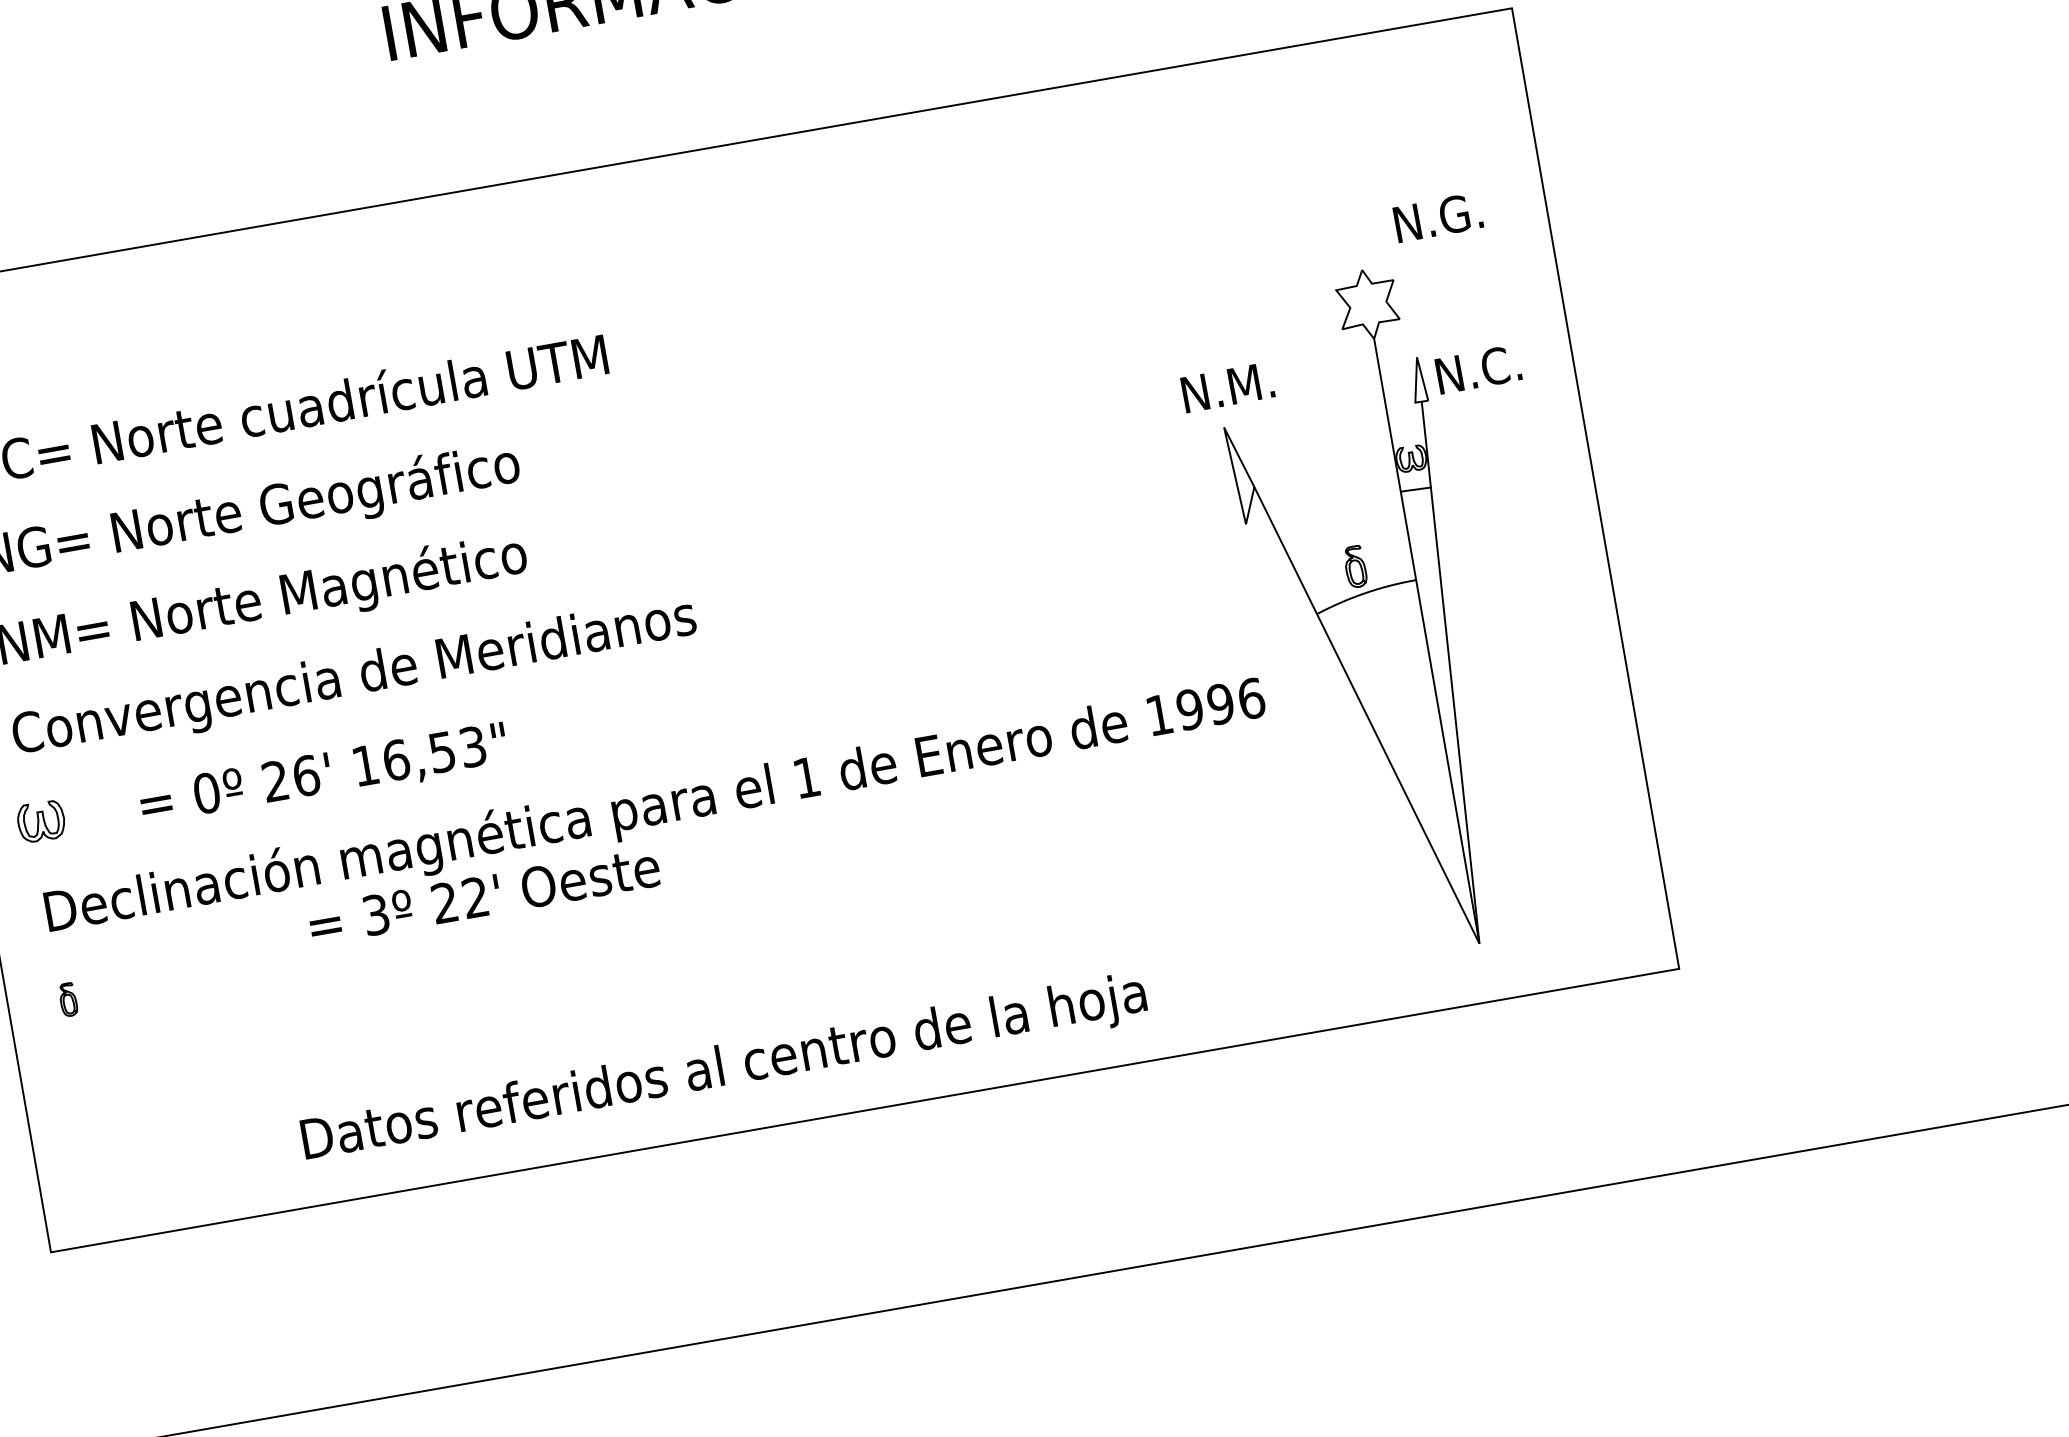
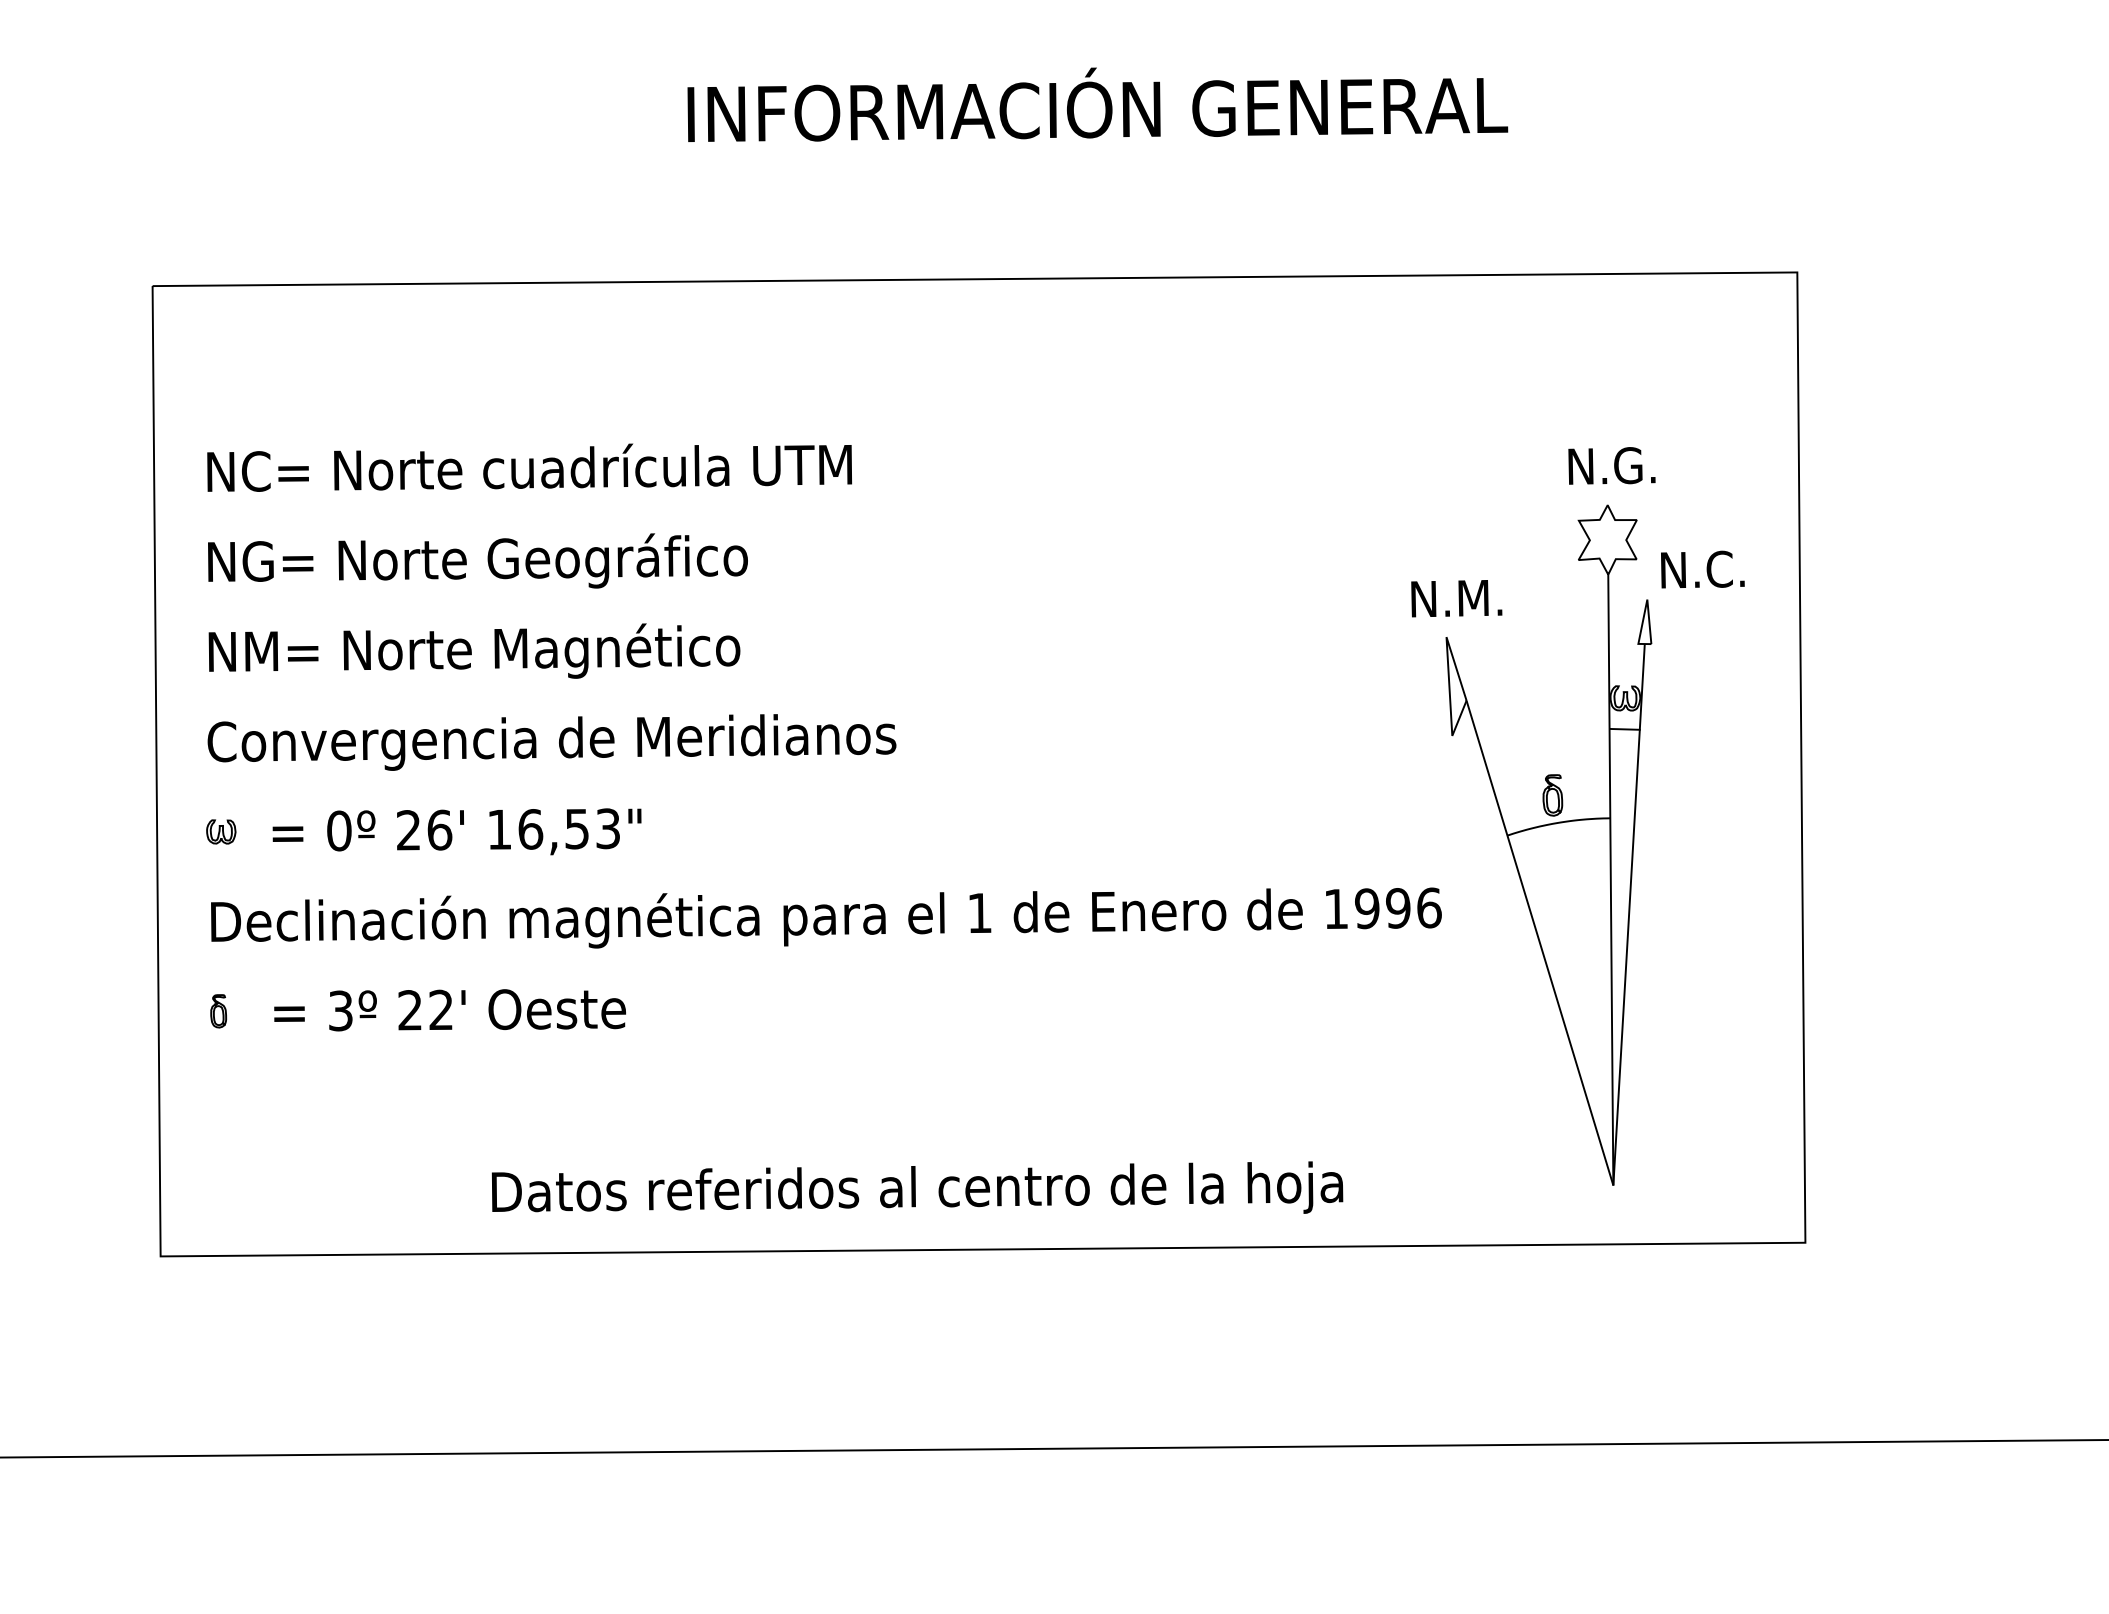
text: (1437, 217) -> (1611, 465), moved
text: (1478, 369) -> (1702, 569), moved
text: (323, 774) -> (456, 831), moved
part: (41, 821) -> (221, 831), size x0.62
text: (483, 896) -> (449, 1010), moved
text: (723, 1065) -> (917, 1187), moved

